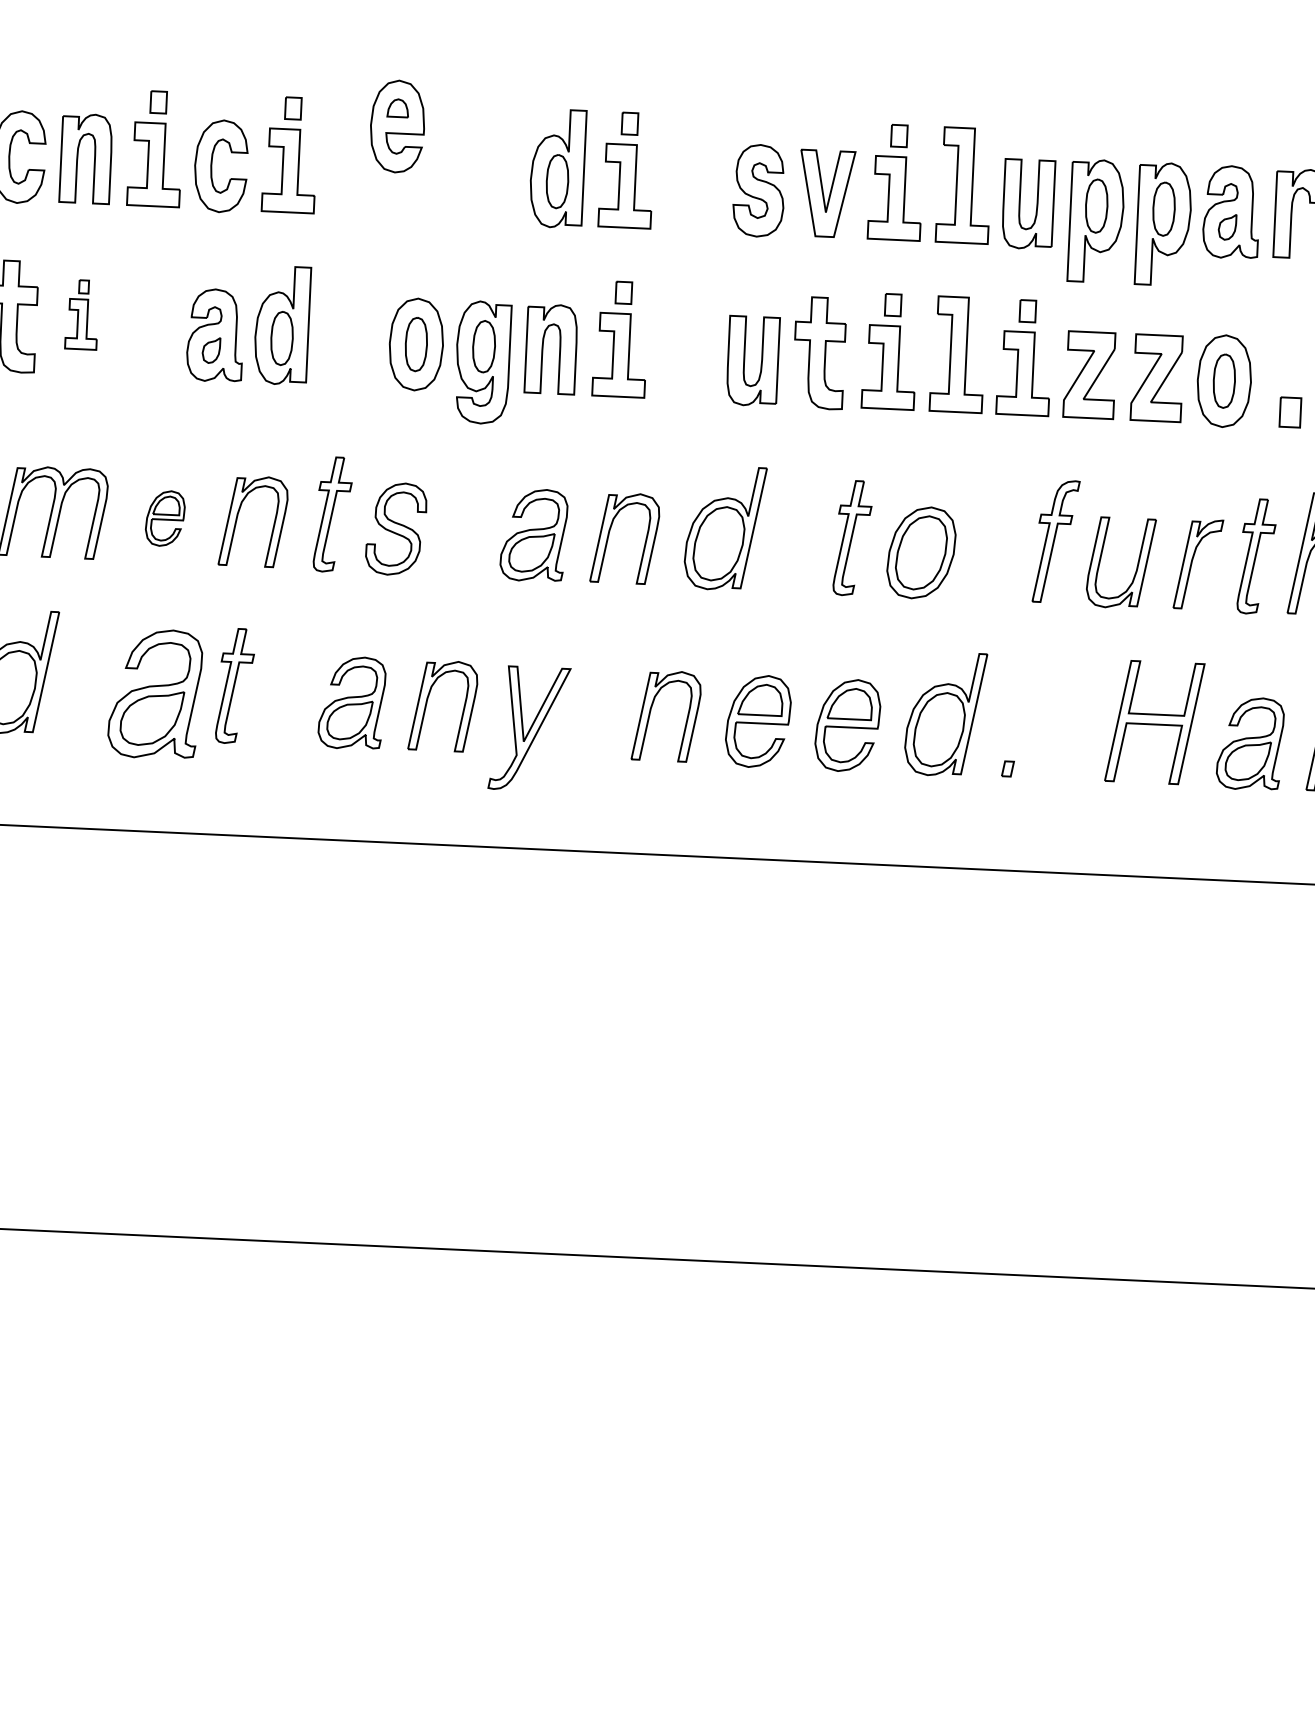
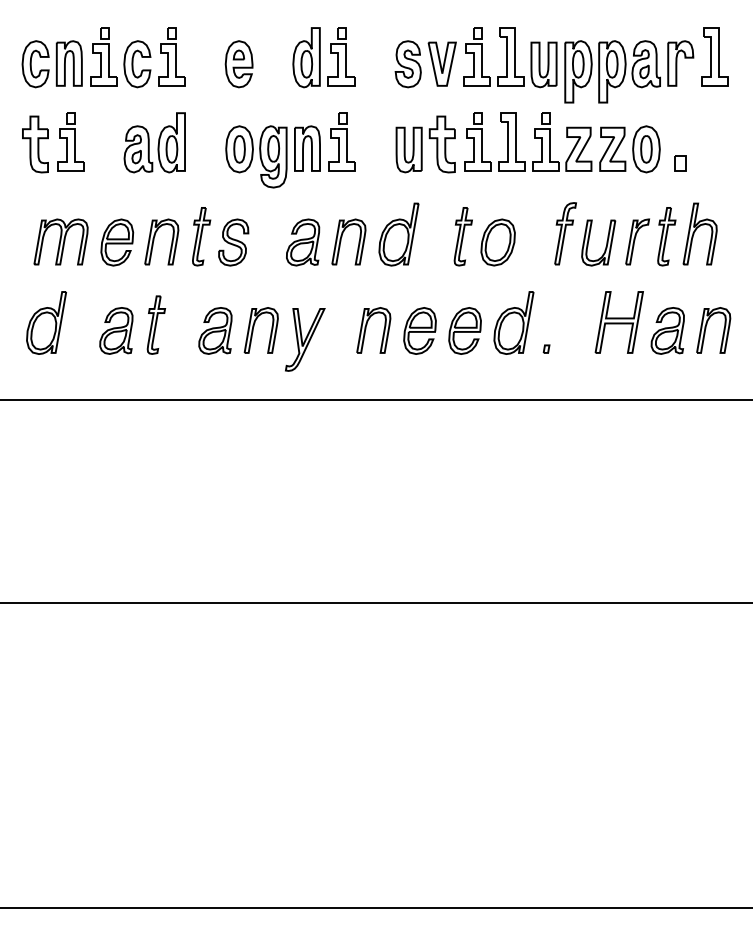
part: (396, 127) -> (238, 64), moved
part: (81, 313) -> (70, 141), size x1.67
part: (165, 518) -> (117, 242), size x1.67
part: (155, 693) -> (116, 330), size x0.71

